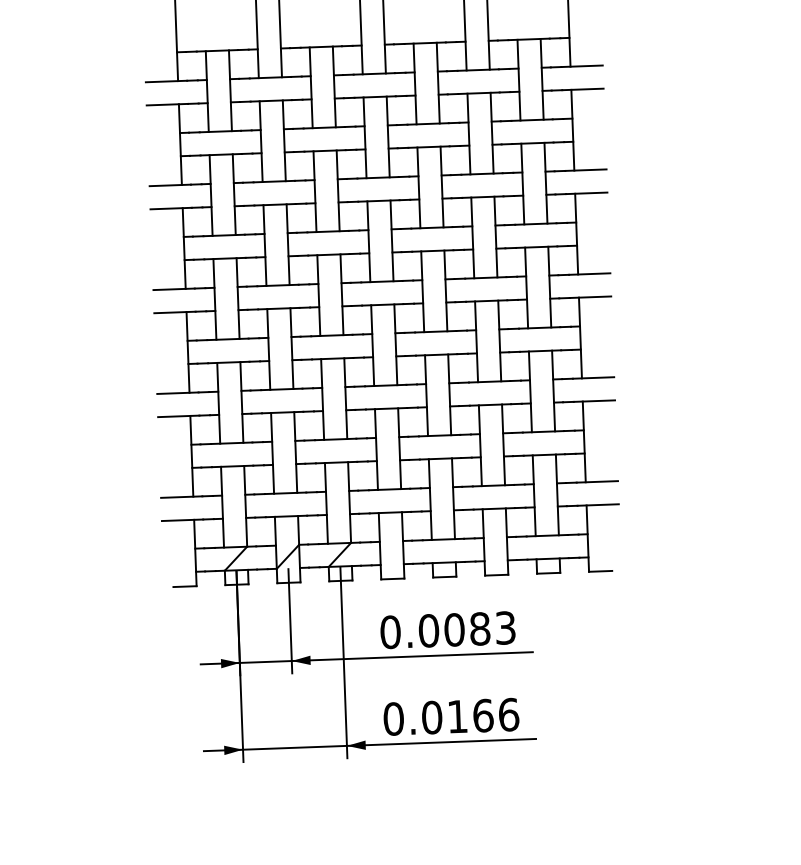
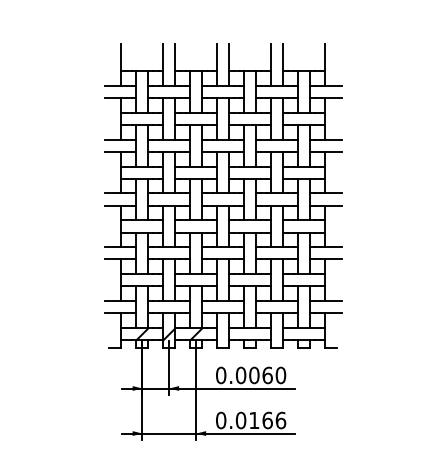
text: (493, 628) -> (274, 375), 0.0083 -> 0.0060

